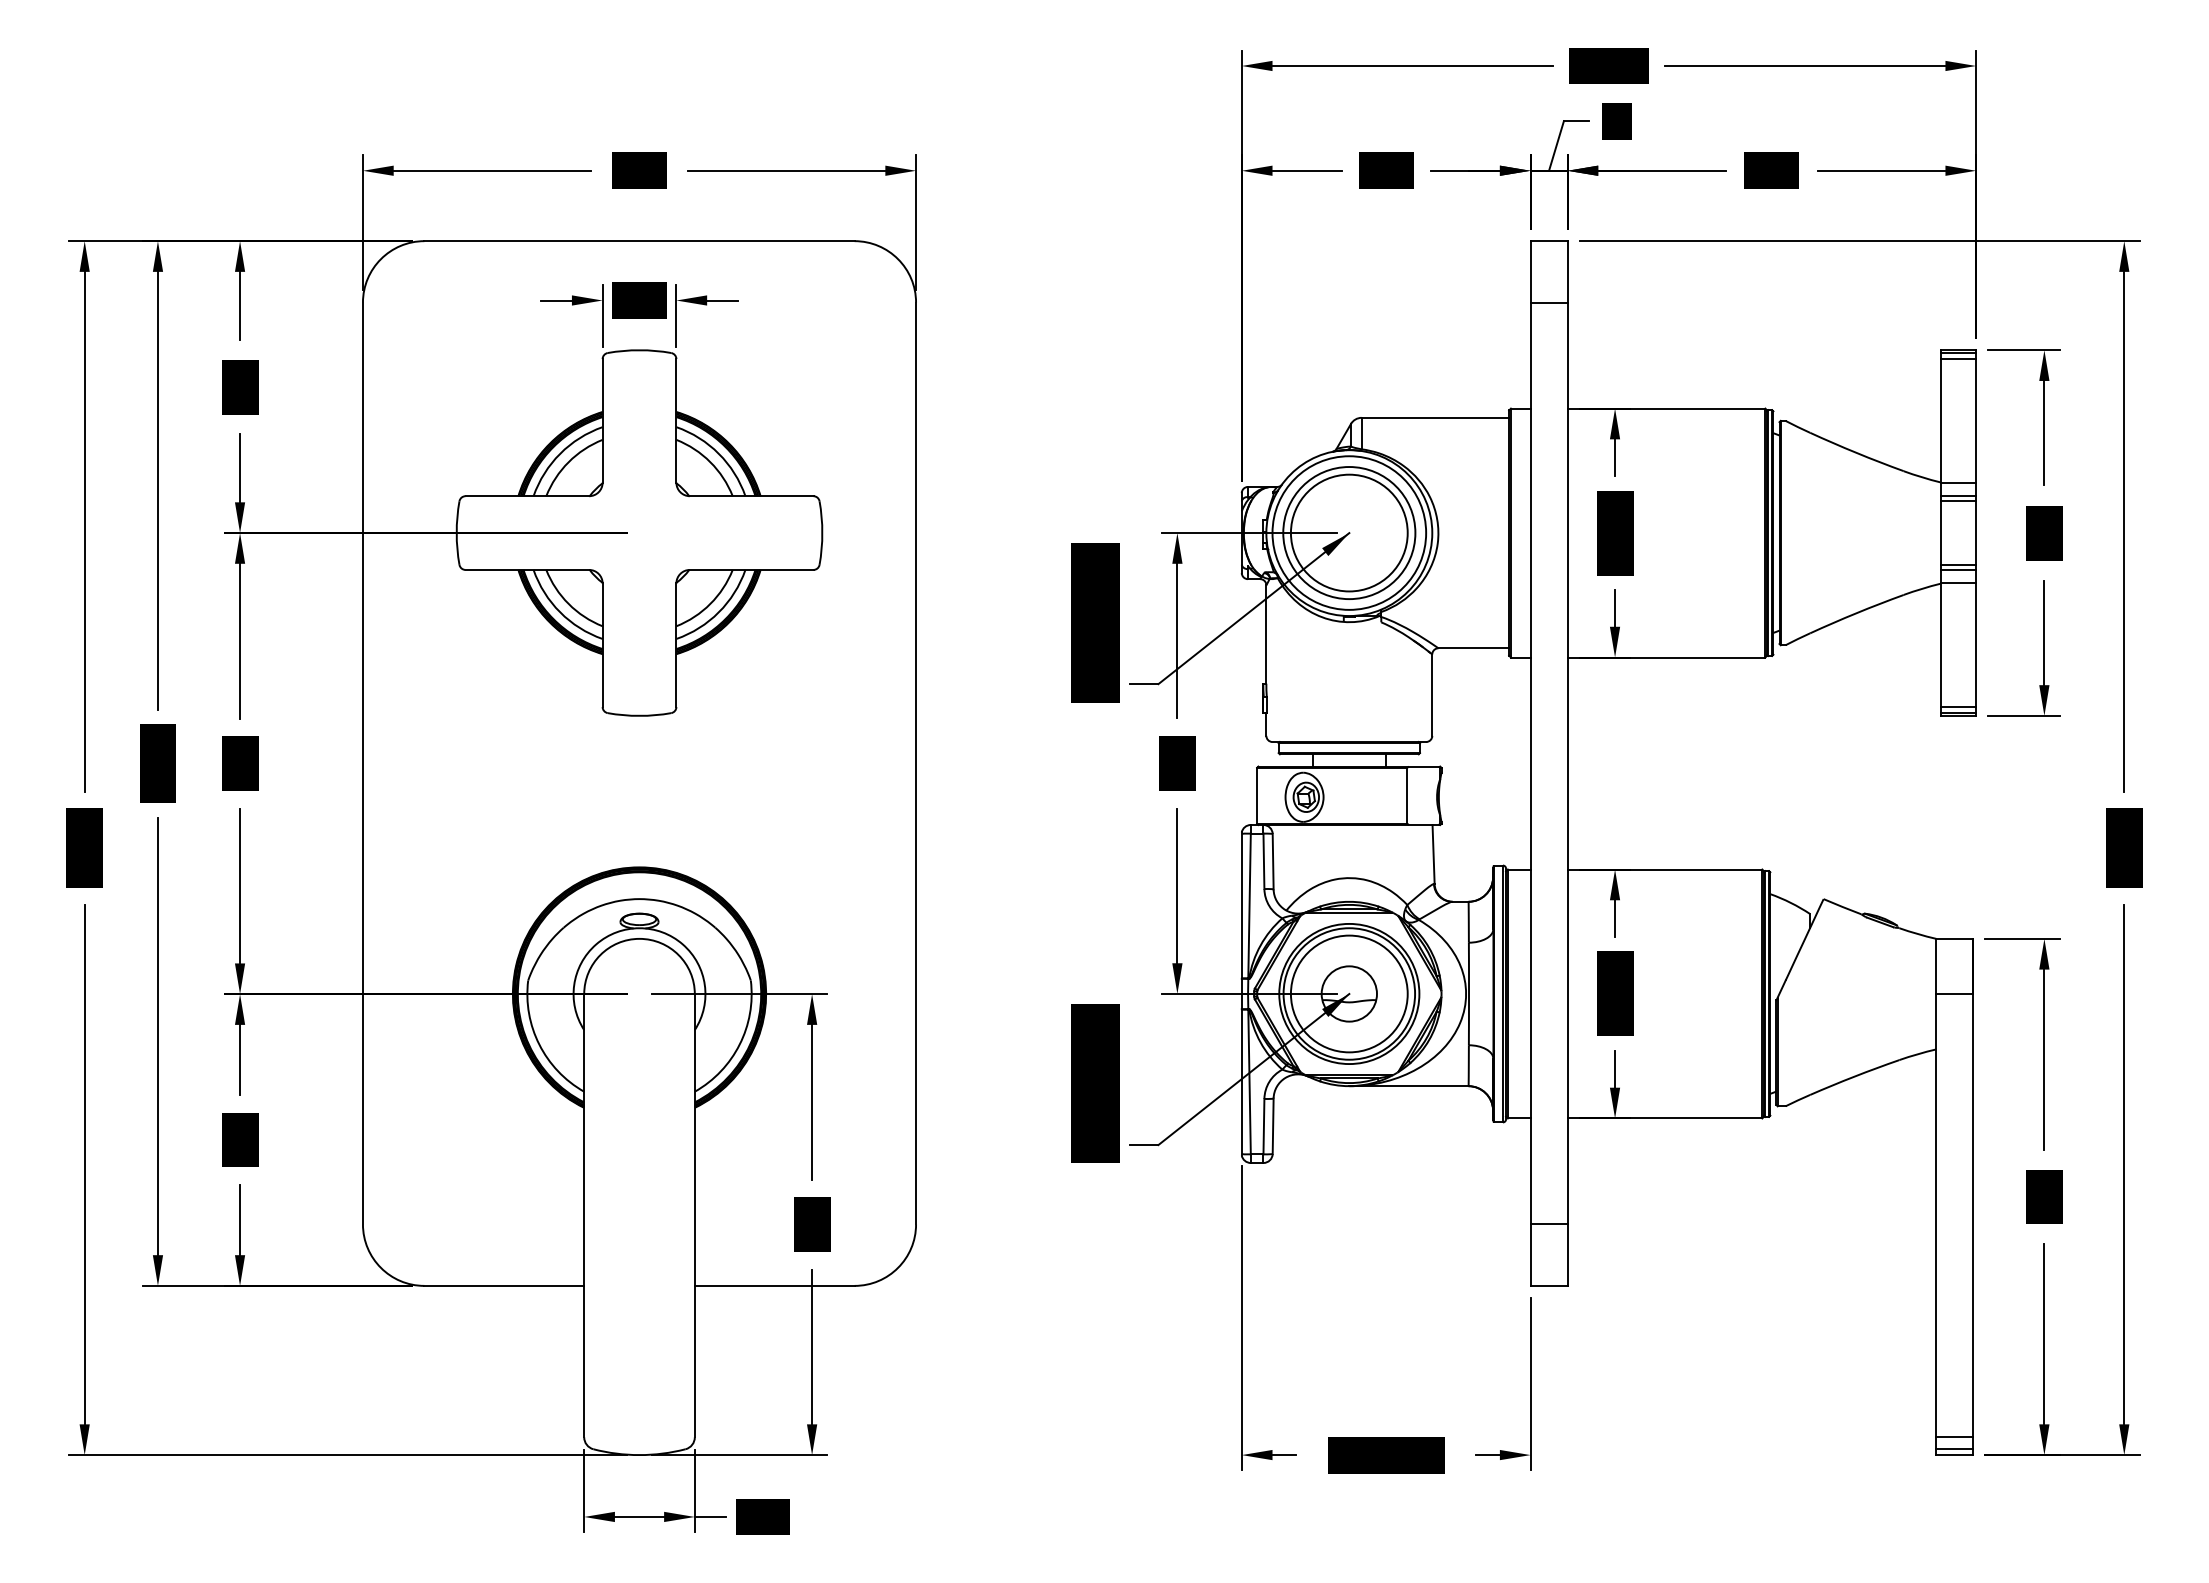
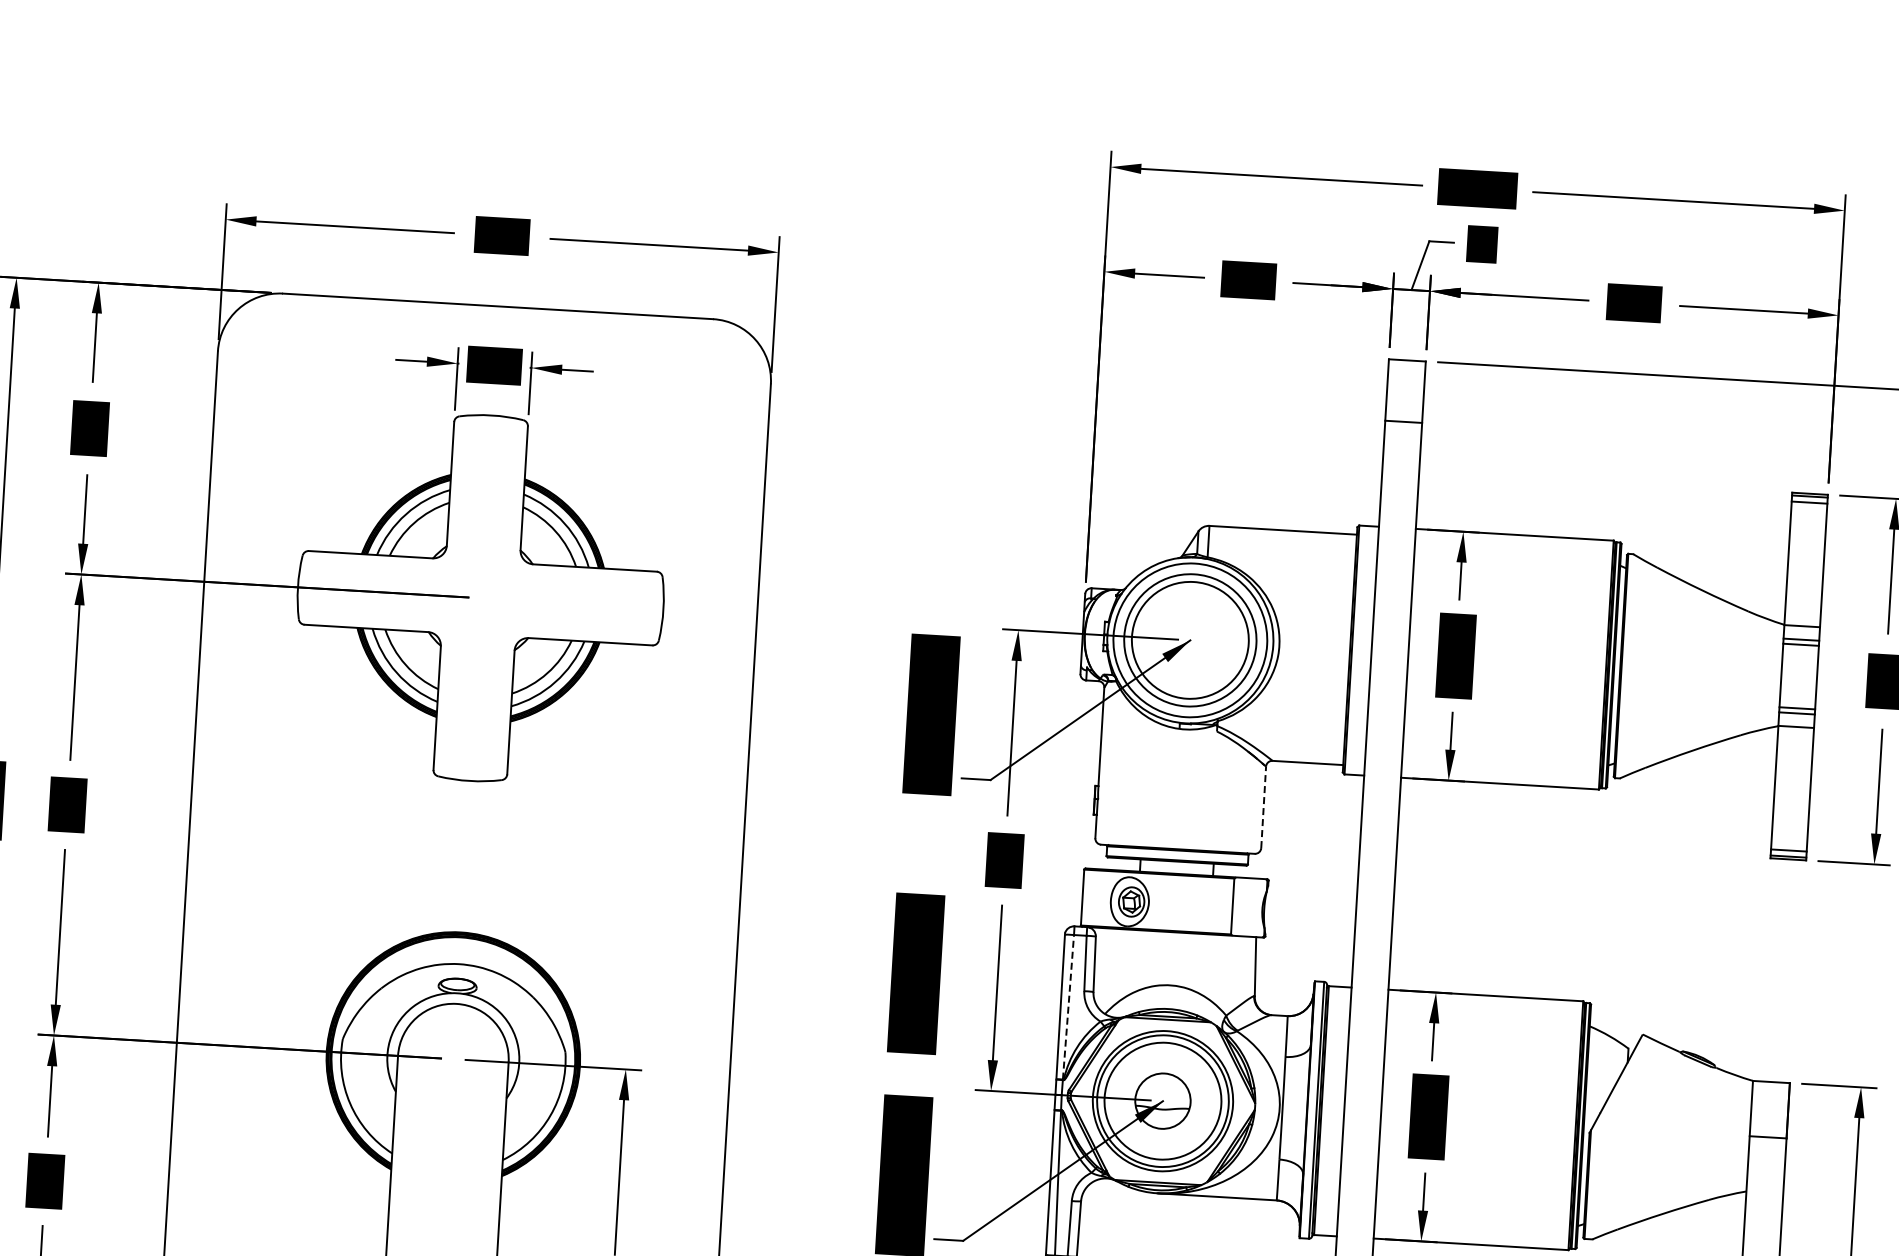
line: (1432, 695) -> (1263, 807), solid -> dashed
part: (1095, 881) -> (915, 973), added
line: (1249, 905) -> (1068, 1006), solid -> dashed

